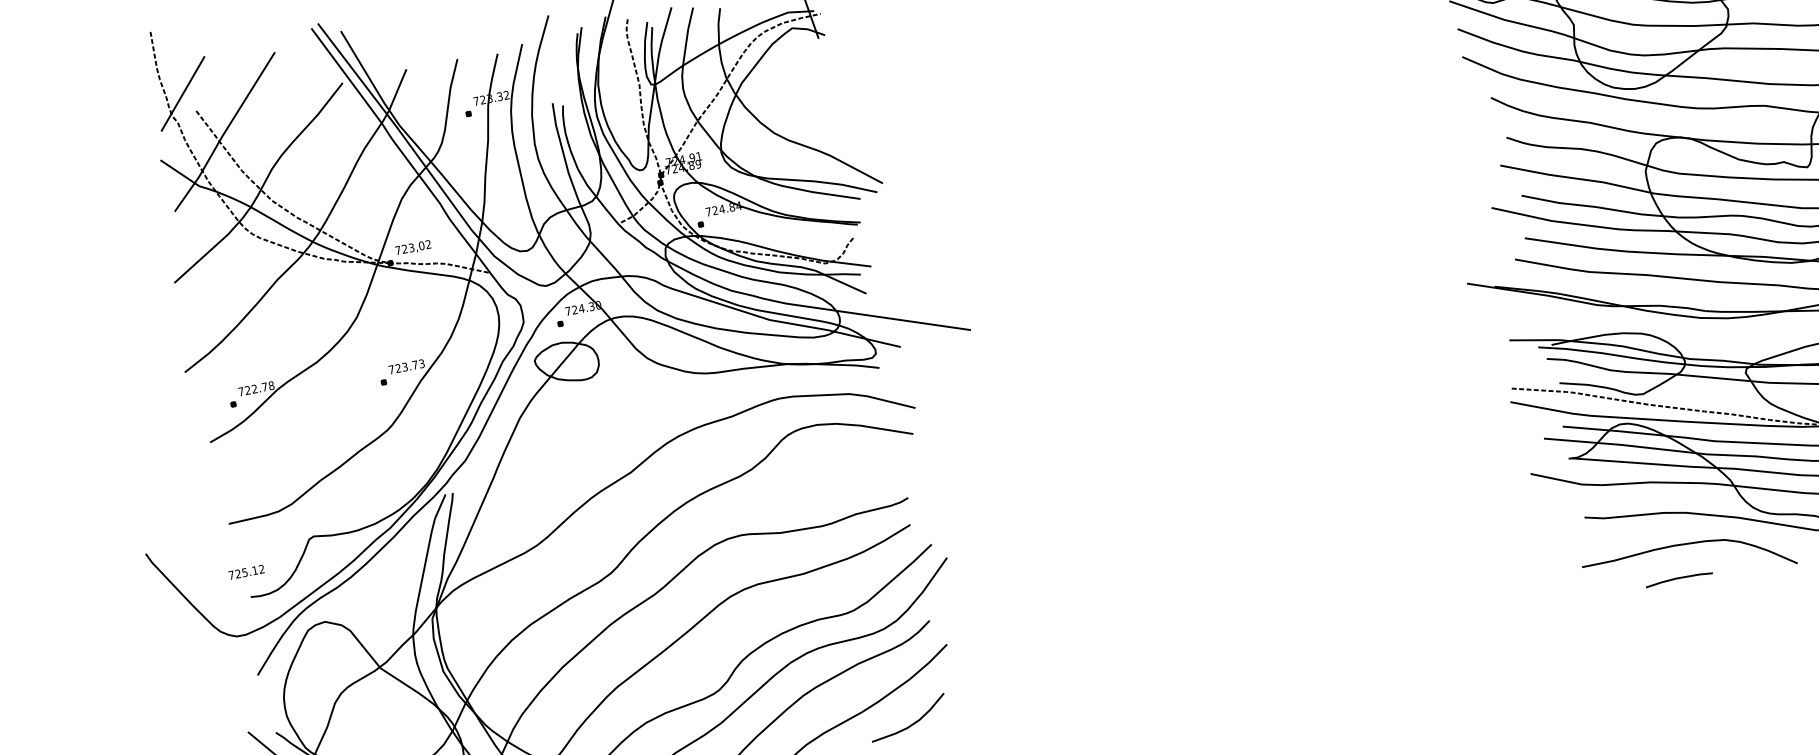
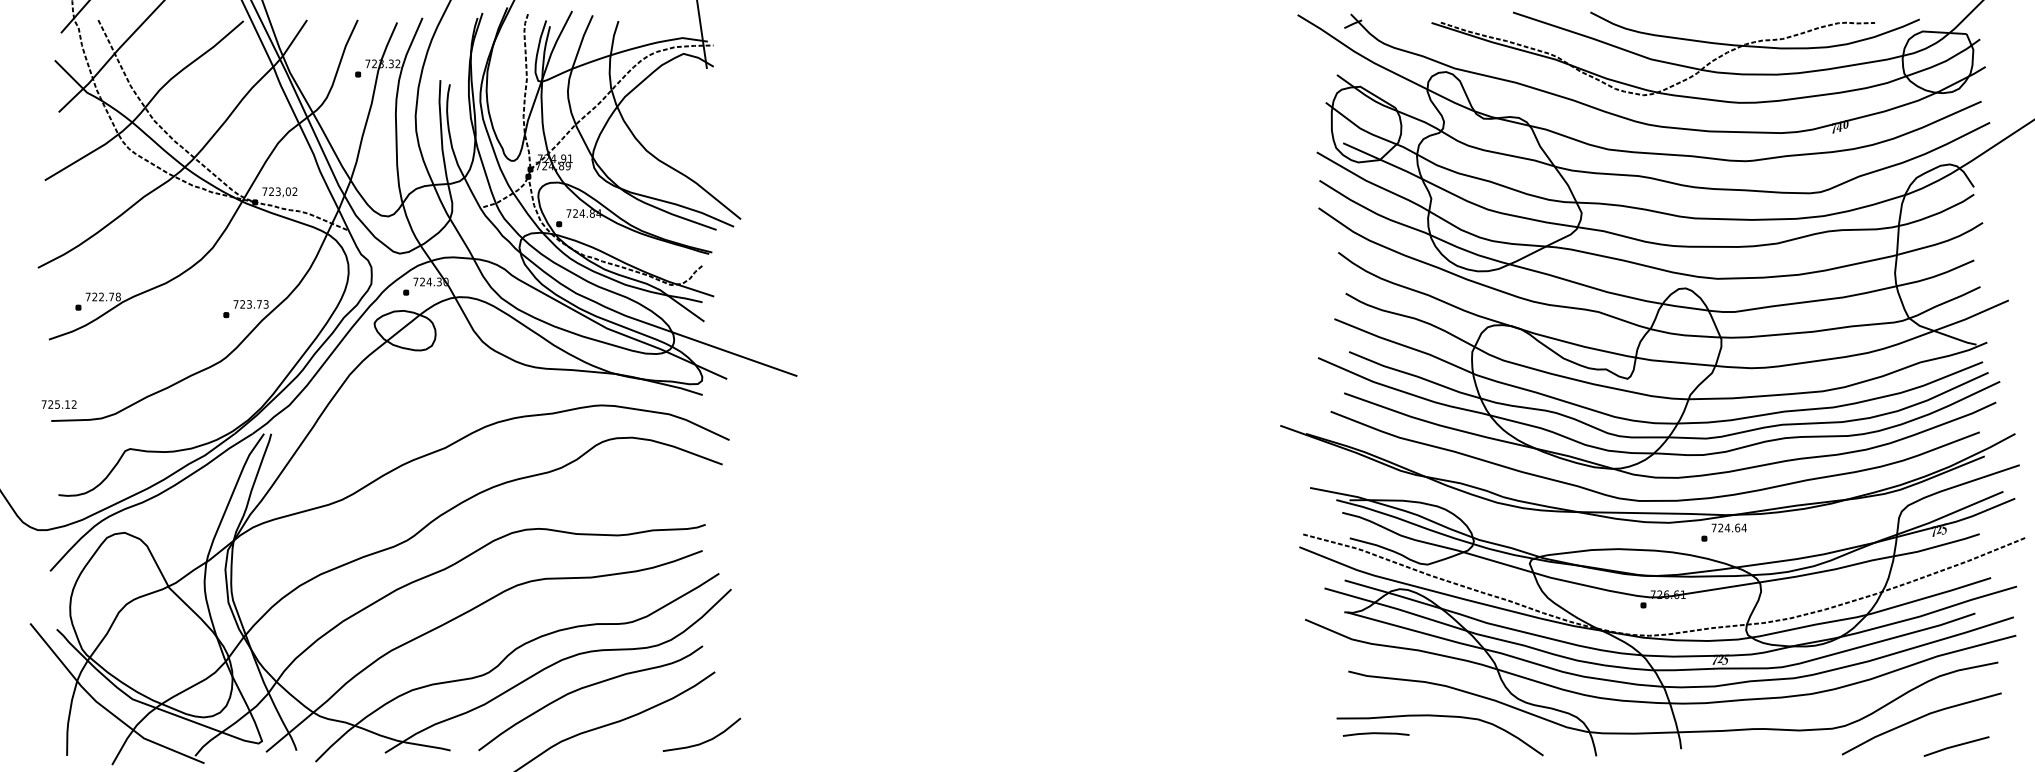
text: (245, 572) -> (58, 404), moved
line: (1678, 579) -> (1375, 734), moved
curve: (911, 724) -> (703, 741), moved

